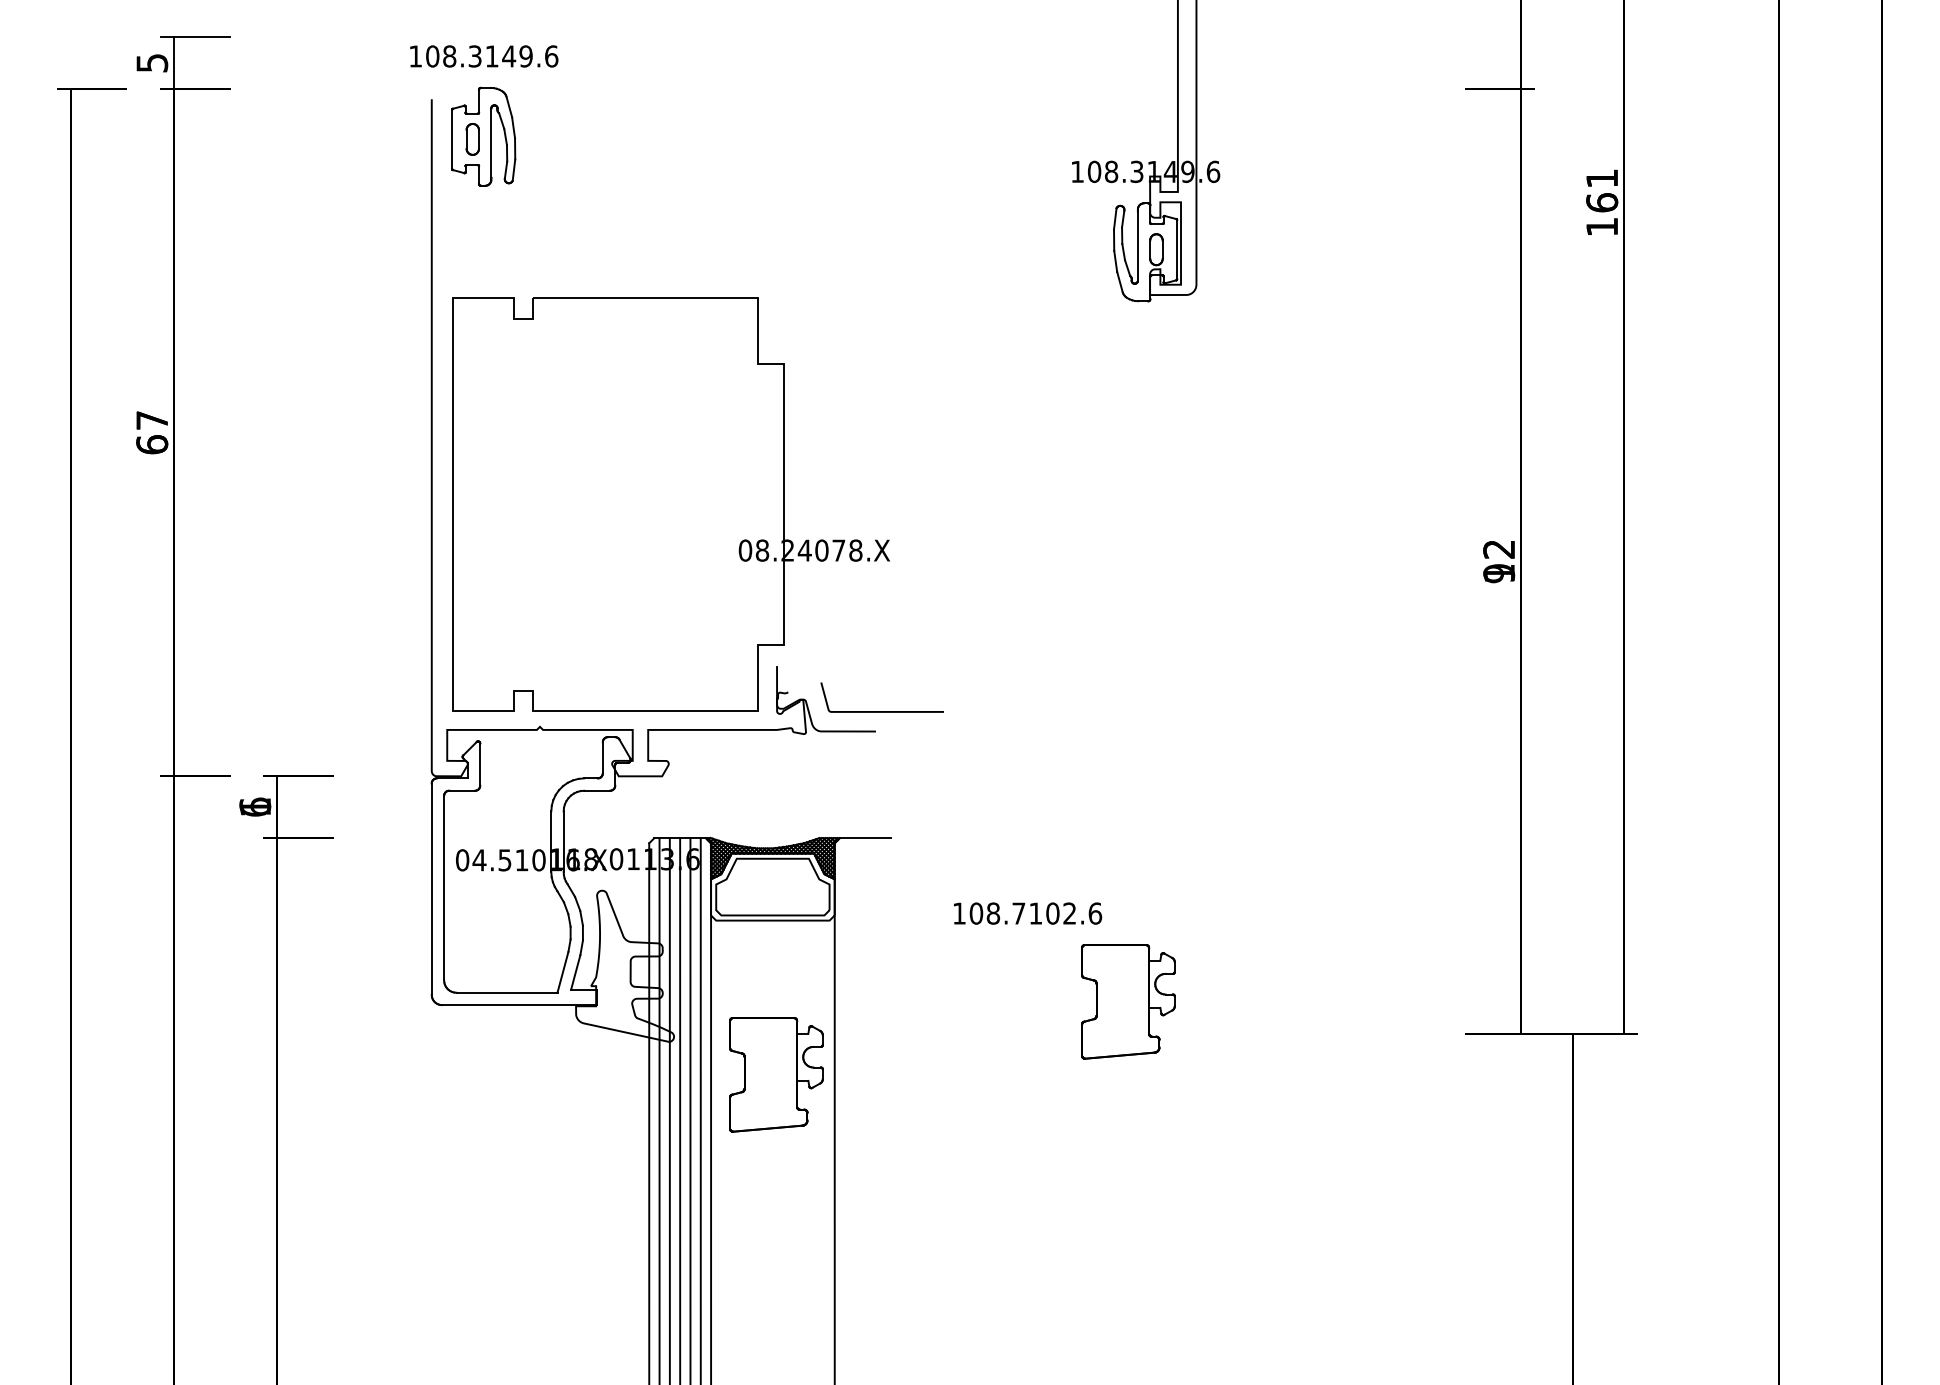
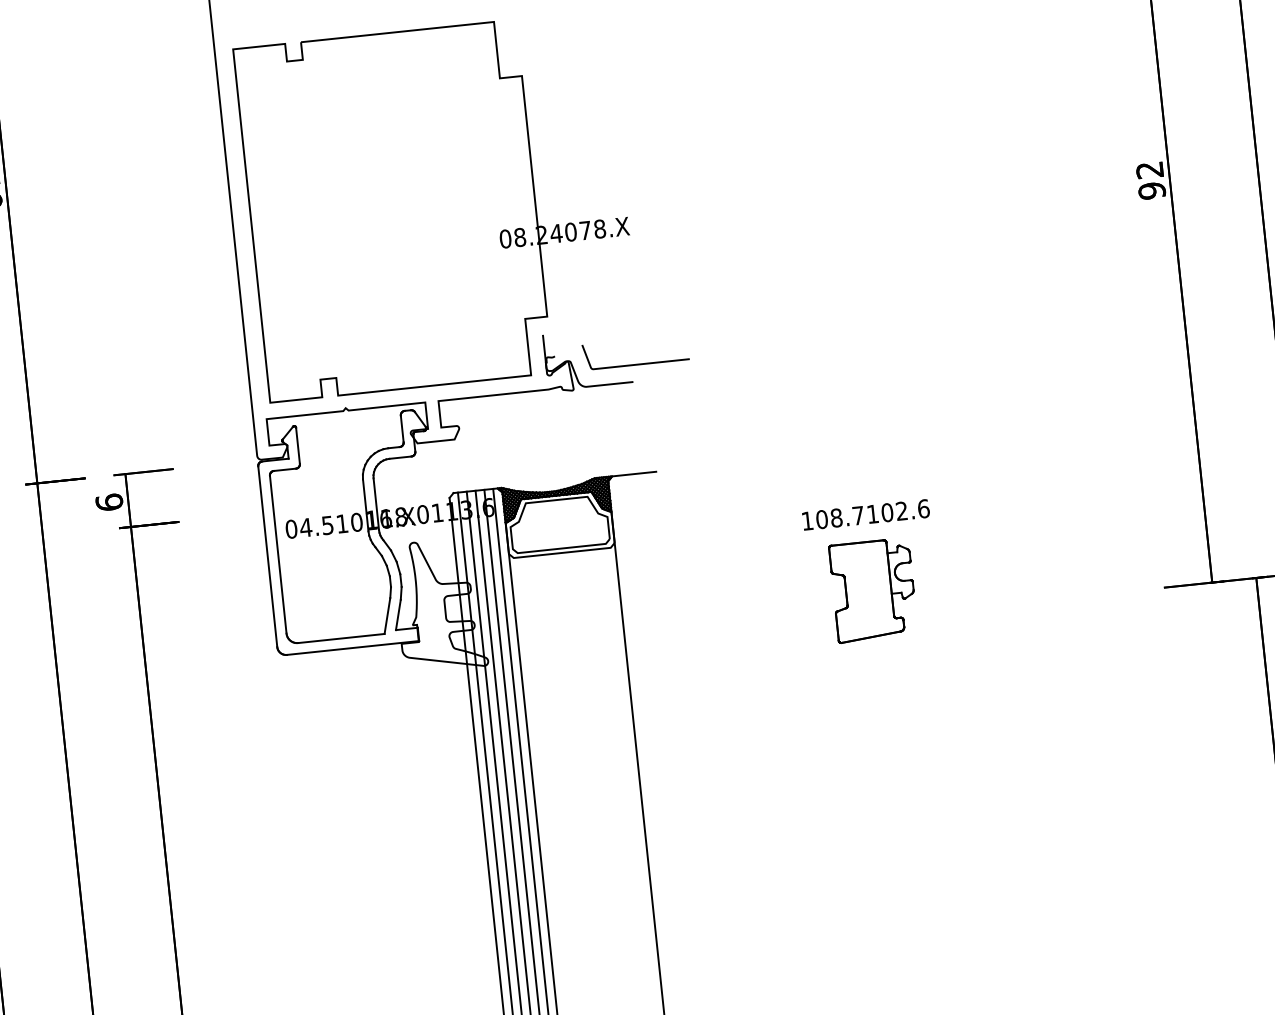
text: (1499, 573) -> (1152, 190), 12 -> 92
text: (255, 806) -> (109, 501), 1 -> 6
text: (1028, 913) -> (866, 514), moved
part: (776, 1074) -> (579, 684), removed

